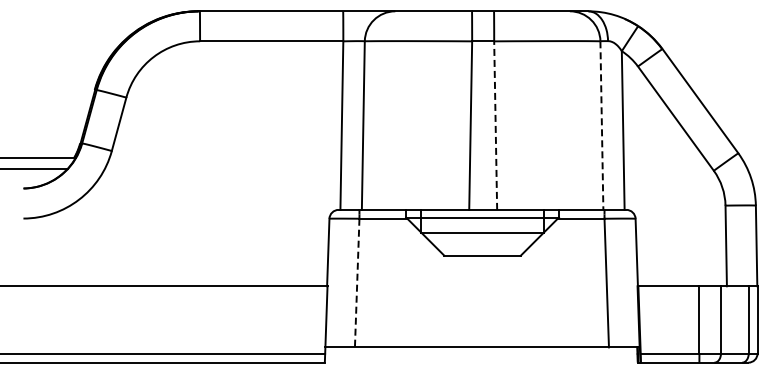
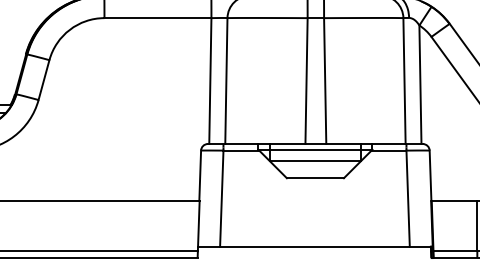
line: (495, 125) -> (325, 80), dashed -> solid
line: (601, 126) -> (404, 81), dashed -> solid
line: (357, 283) -> (222, 198), dashed -> solid

